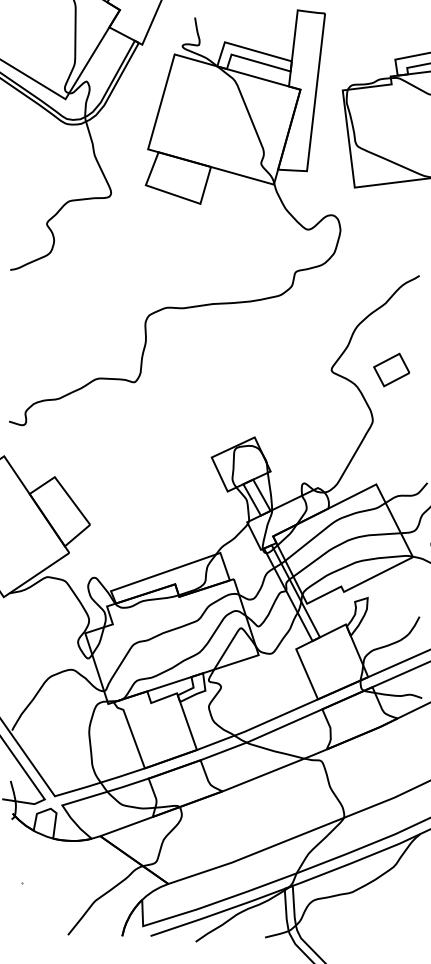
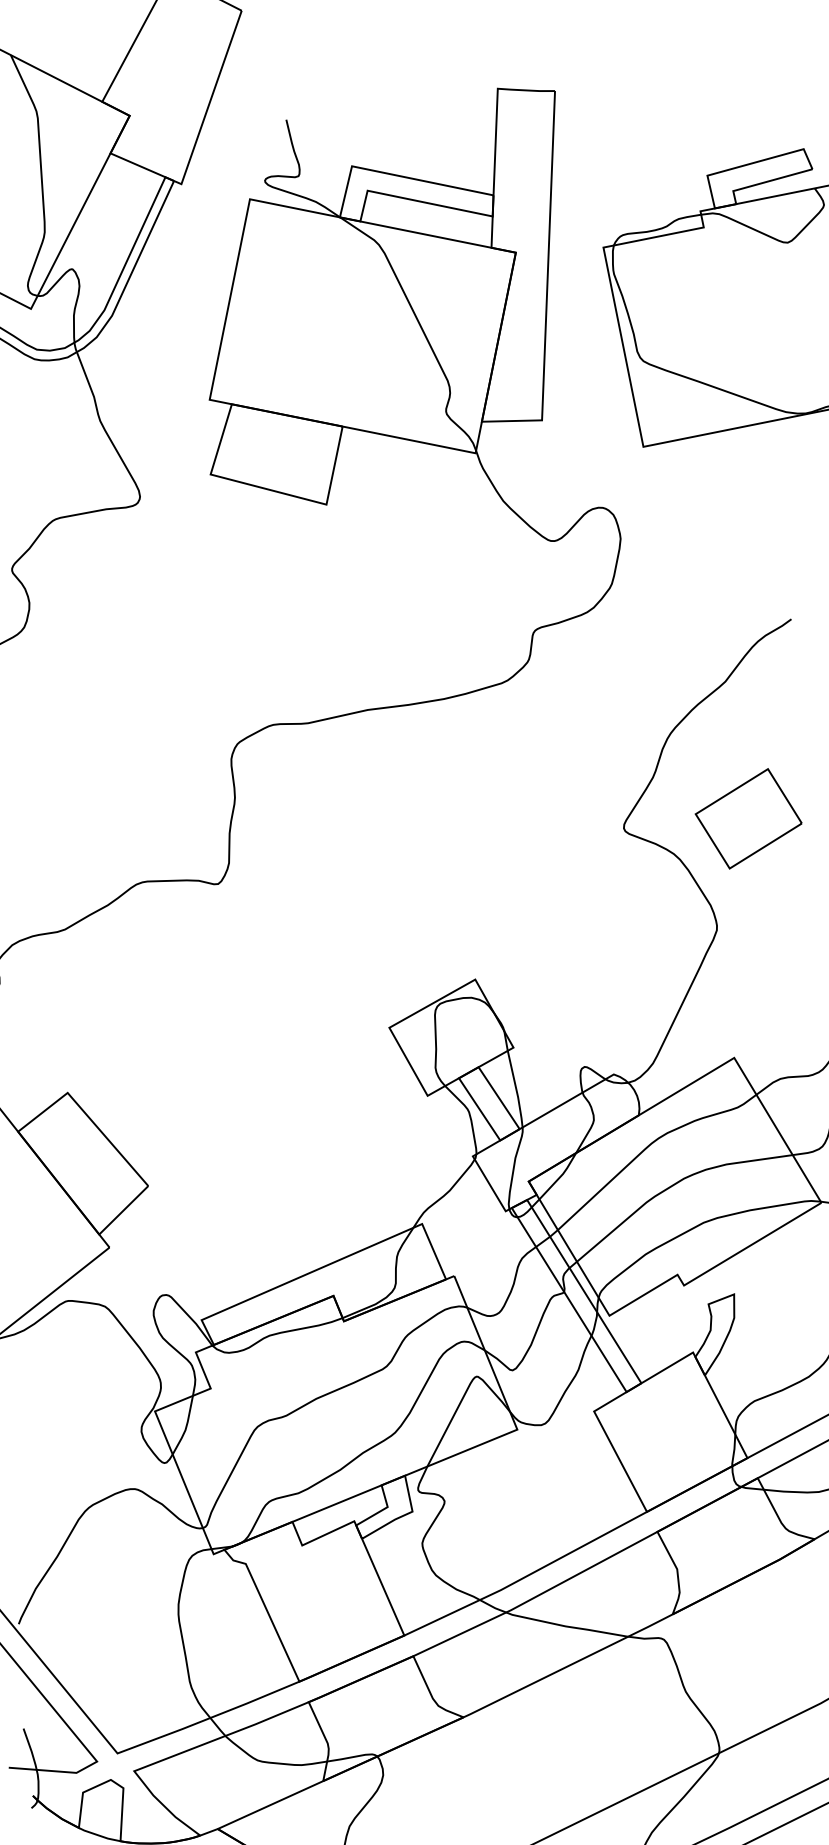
part: (391, 369) -> (747, 817), size x1.43

